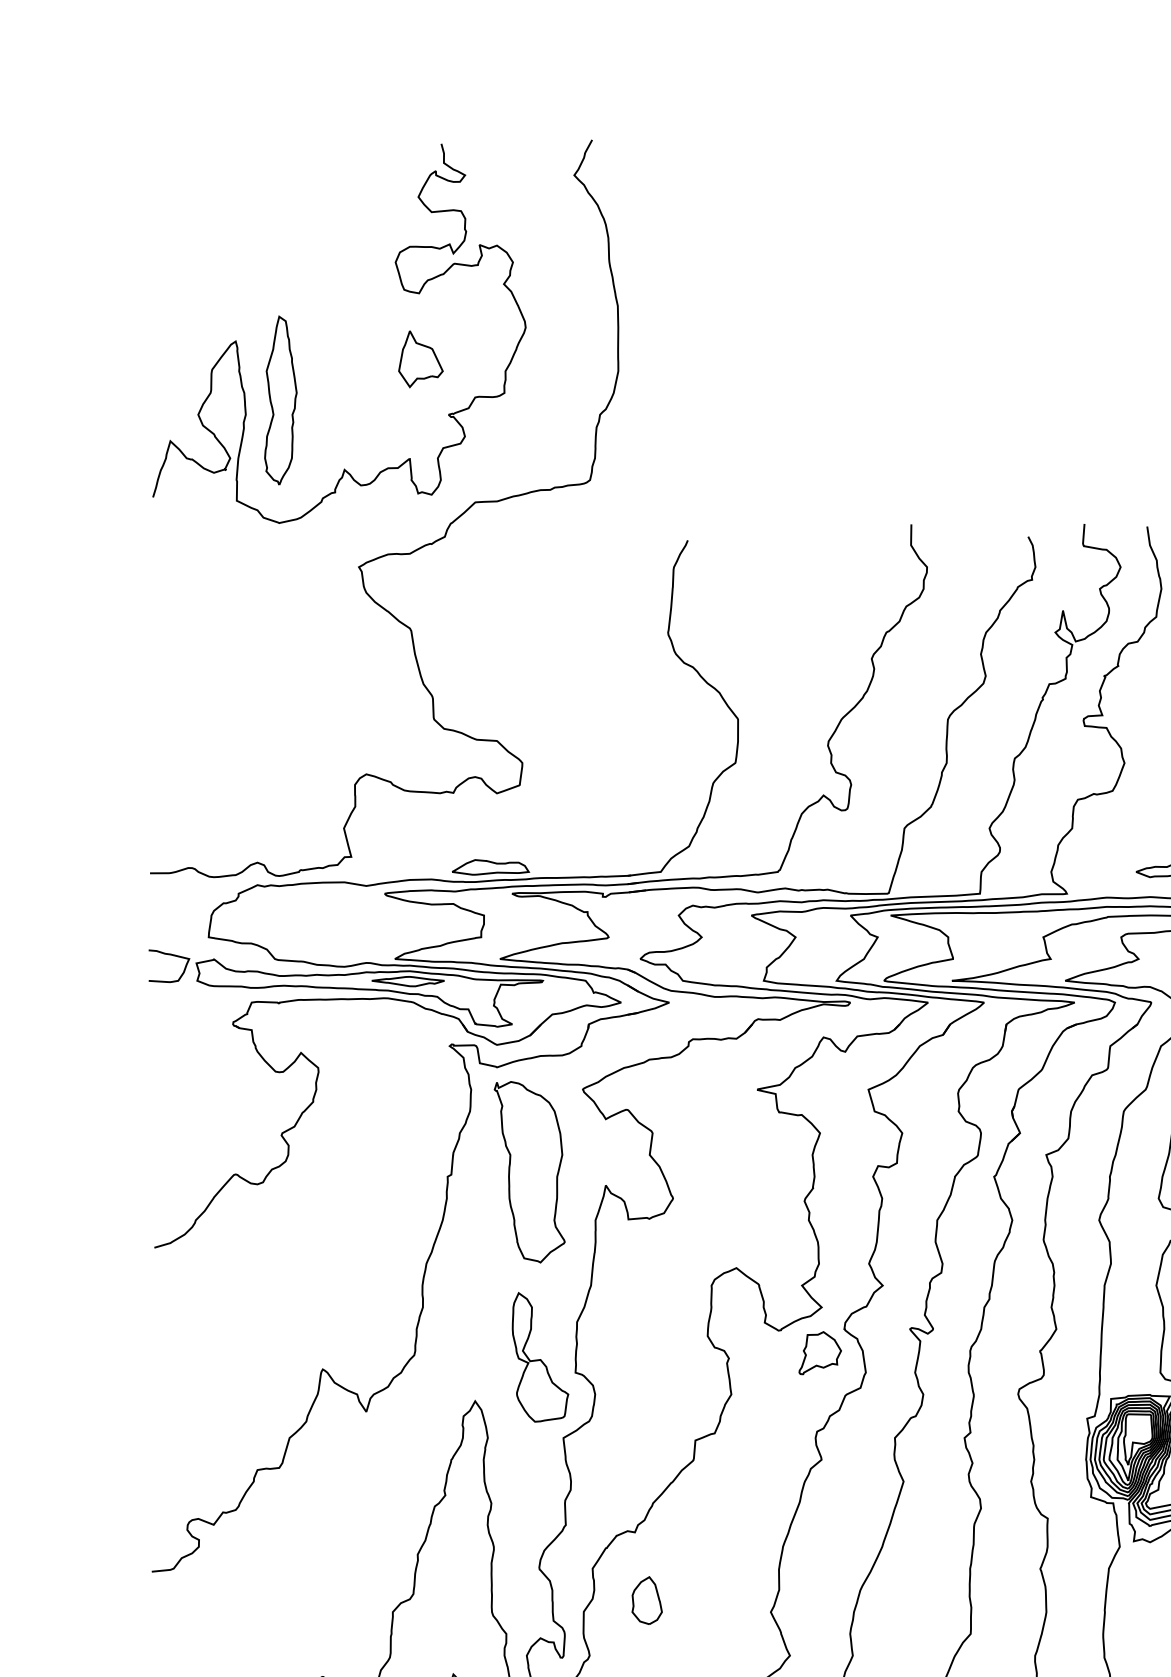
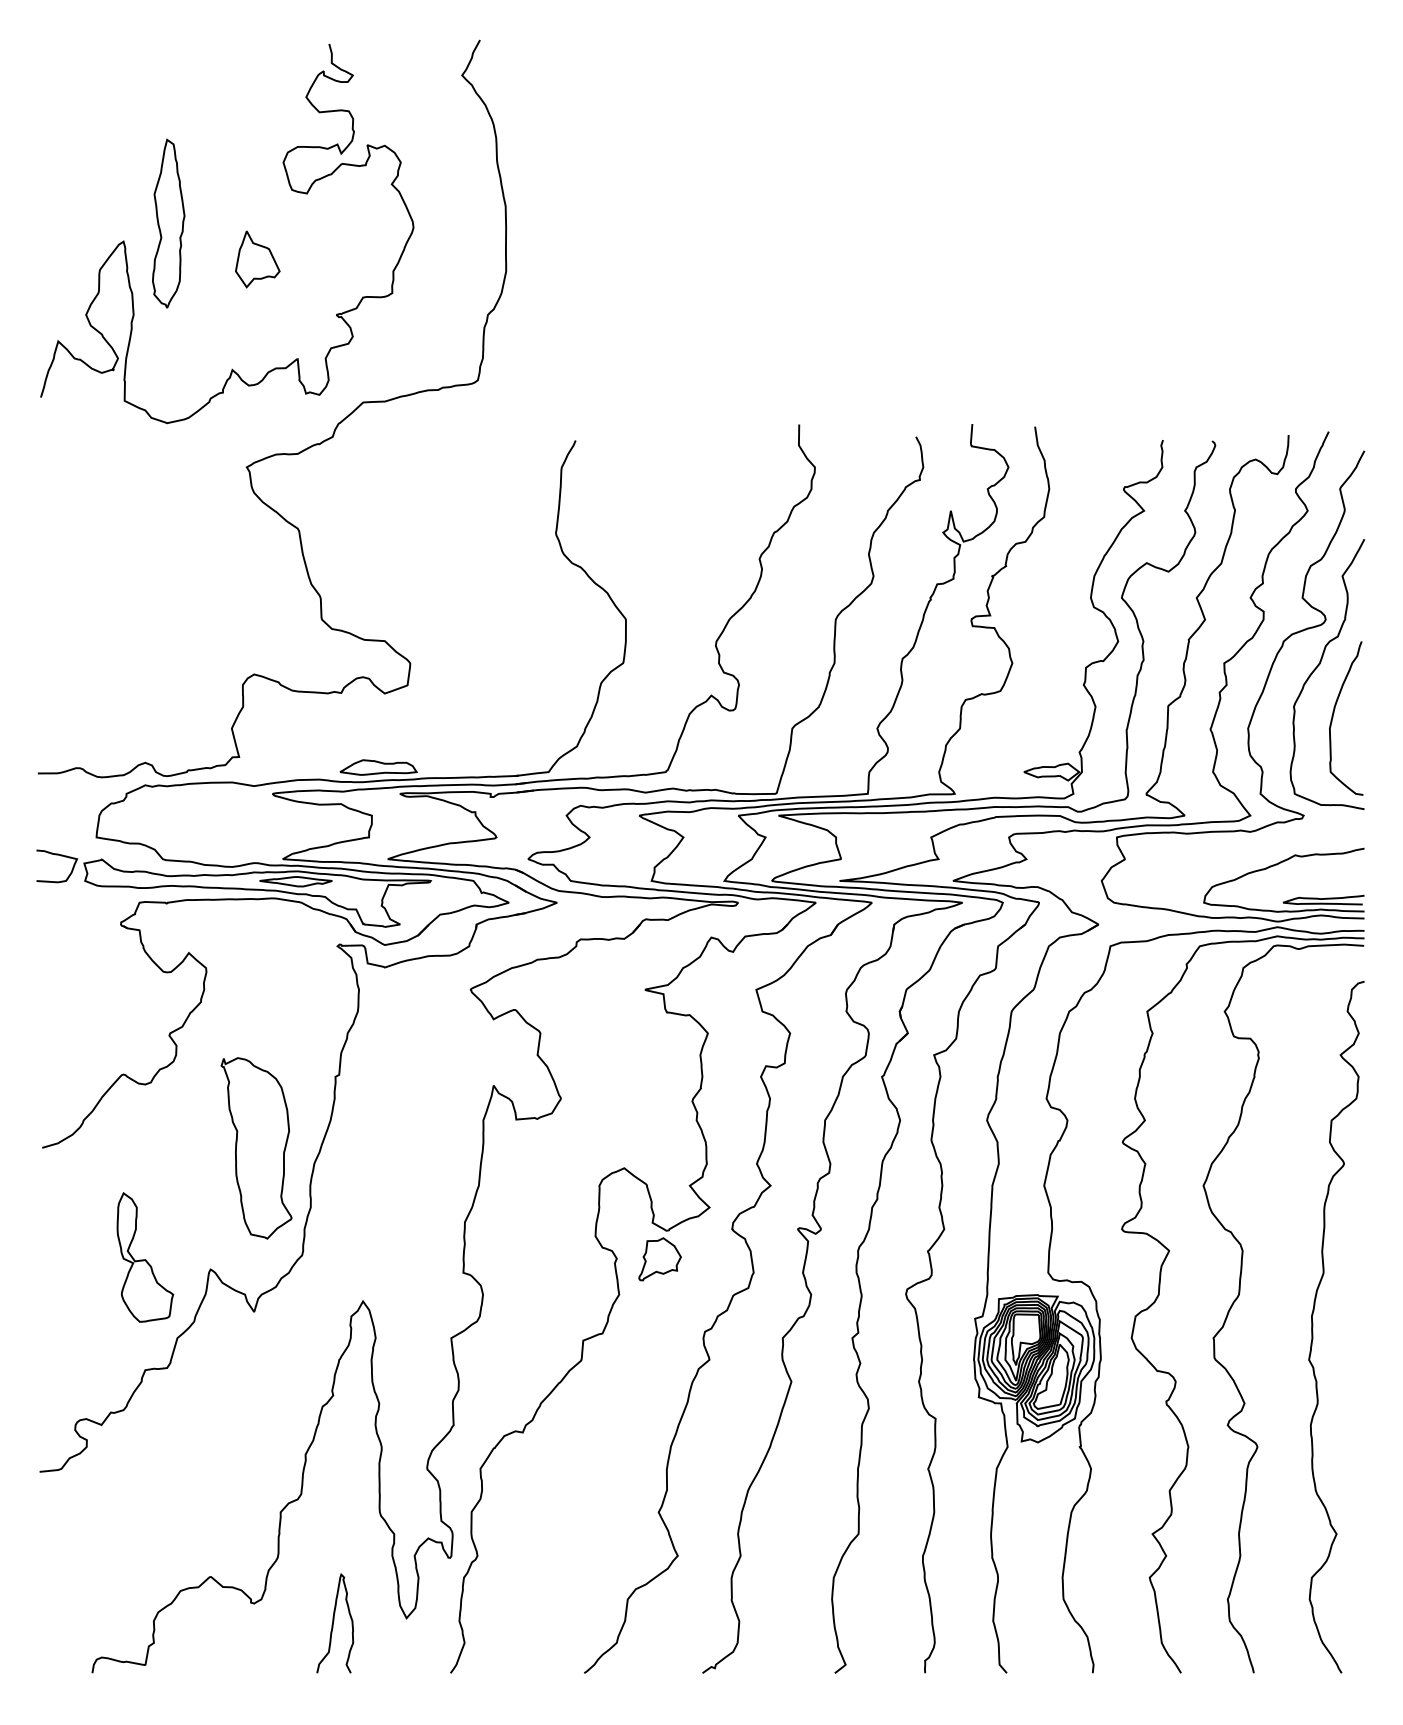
part: (420, 359) -> (257, 259), moved
part: (280, 400) -> (168, 223), moved
part: (529, 1172) -> (256, 1148), moved
part: (819, 1353) -> (659, 1259), moved
part: (540, 1357) -> (145, 1257), moved
part: (646, 1600) -> (534, 1500), removed

